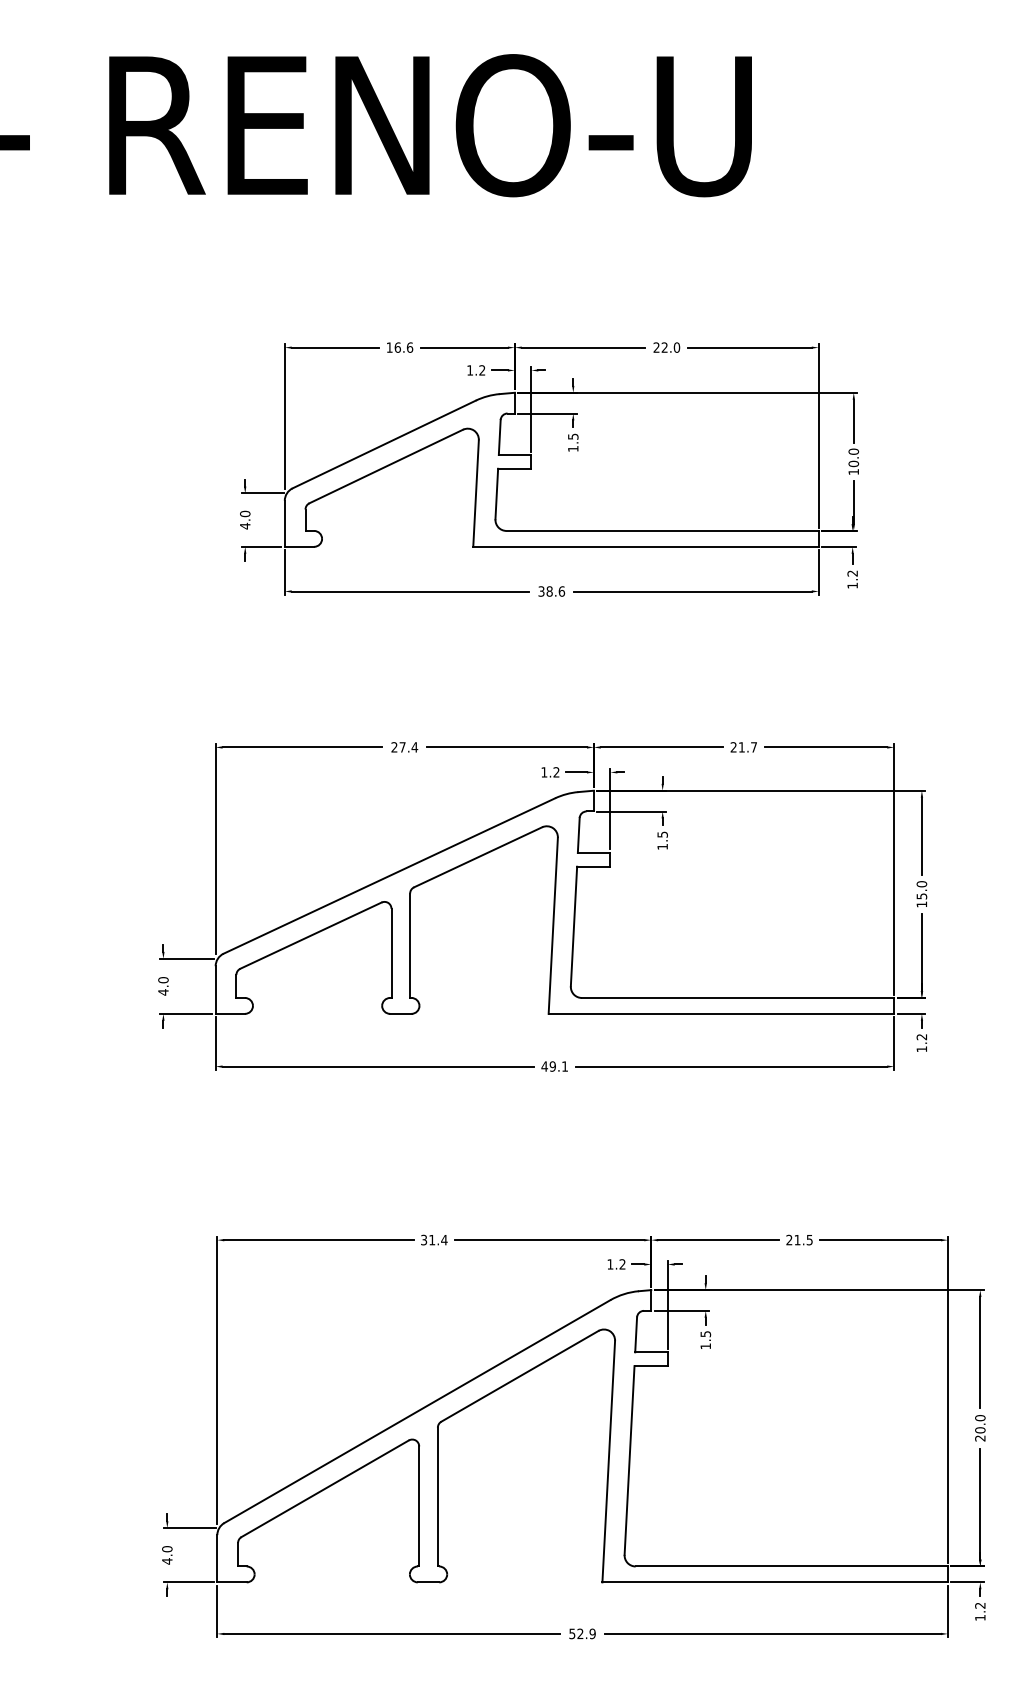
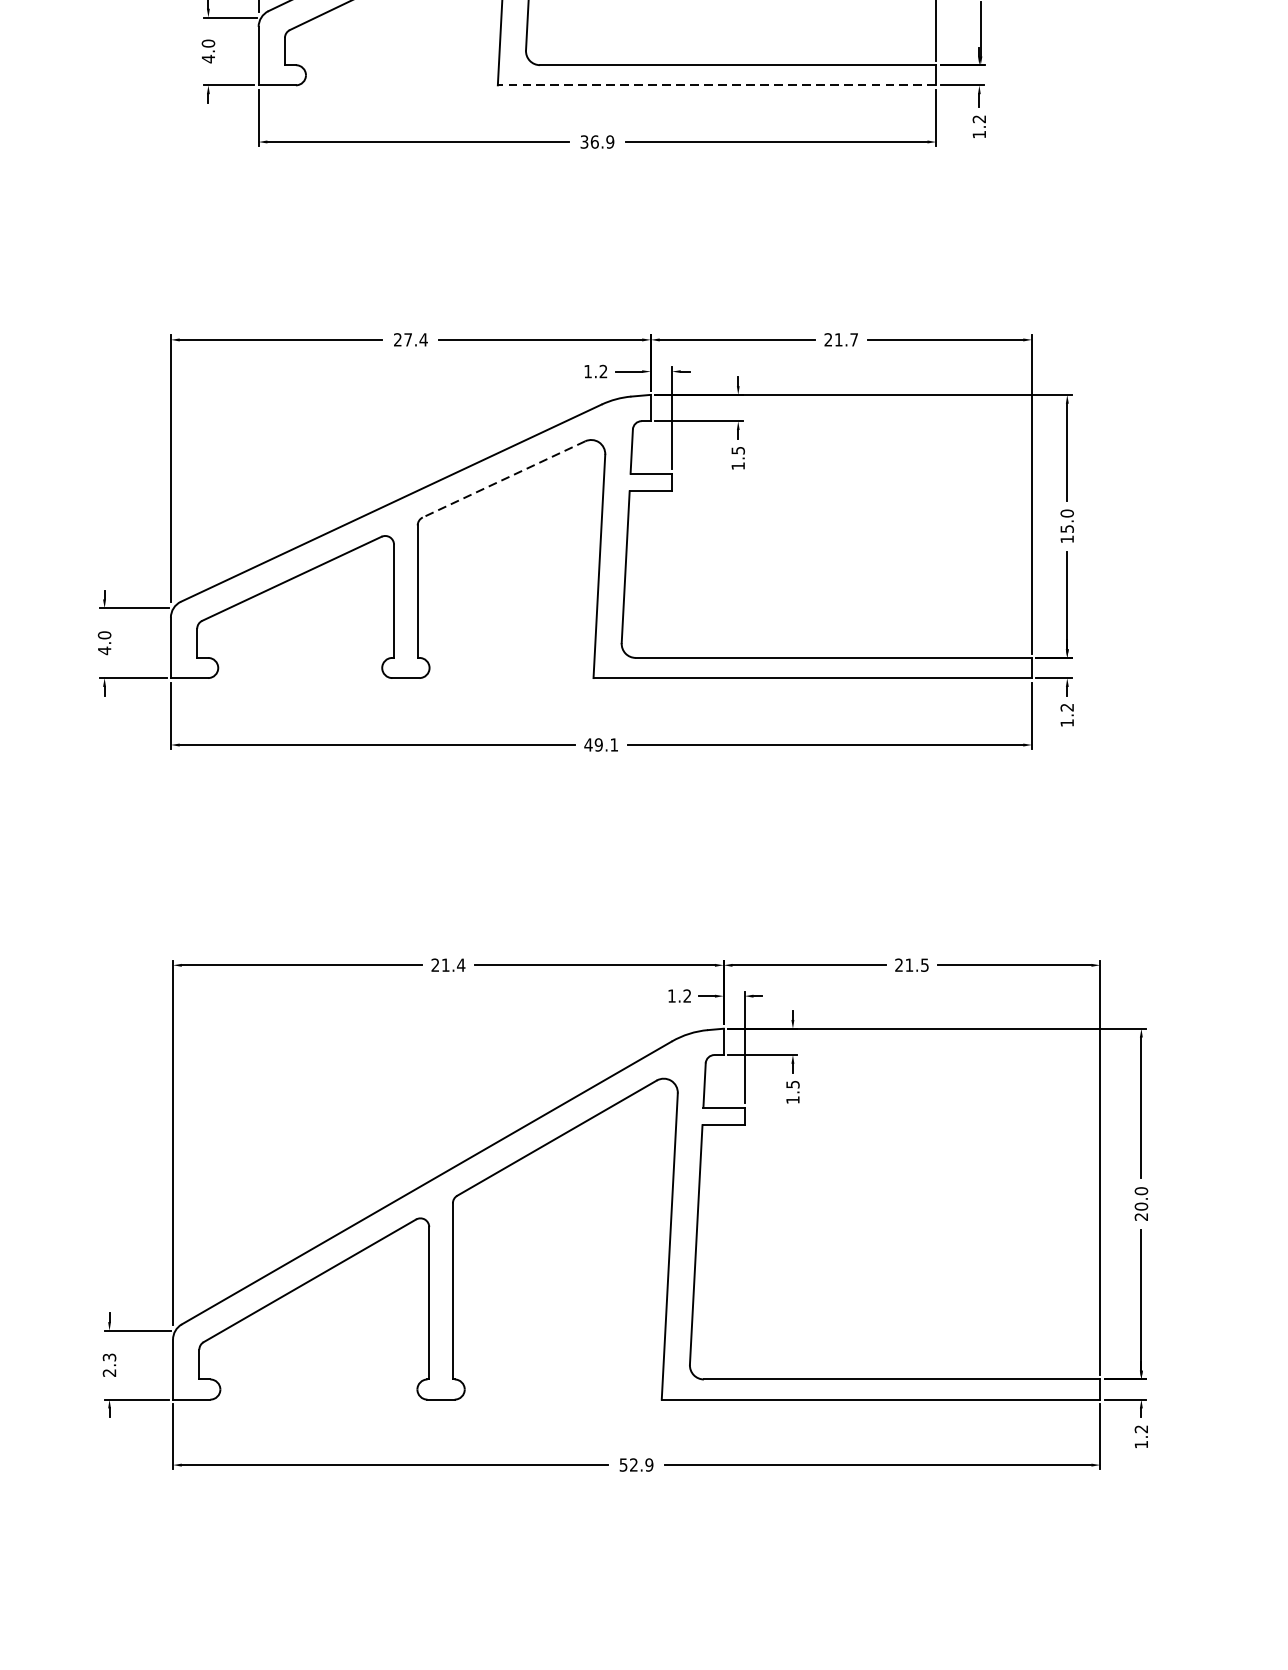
line: (645, 546) -> (716, 84), solid -> dashed
text: (555, 591) -> (602, 142), 38.6 -> 36.9
line: (478, 857) -> (504, 479), solid -> dashed
text: (424, 1240) -> (435, 965), 31.4 -> 21.4
text: (167, 1555) -> (109, 1365), 4.0 -> 2.3

